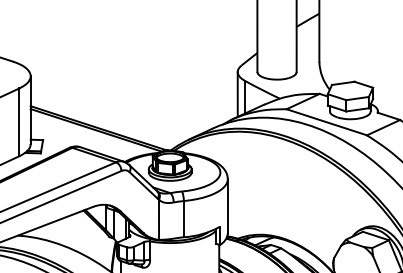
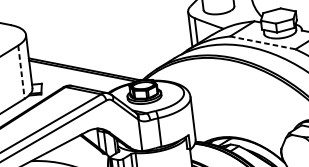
line: (19, 122) -> (21, 72), solid -> dashed
line: (327, 122) -> (263, 42), solid -> dashed

